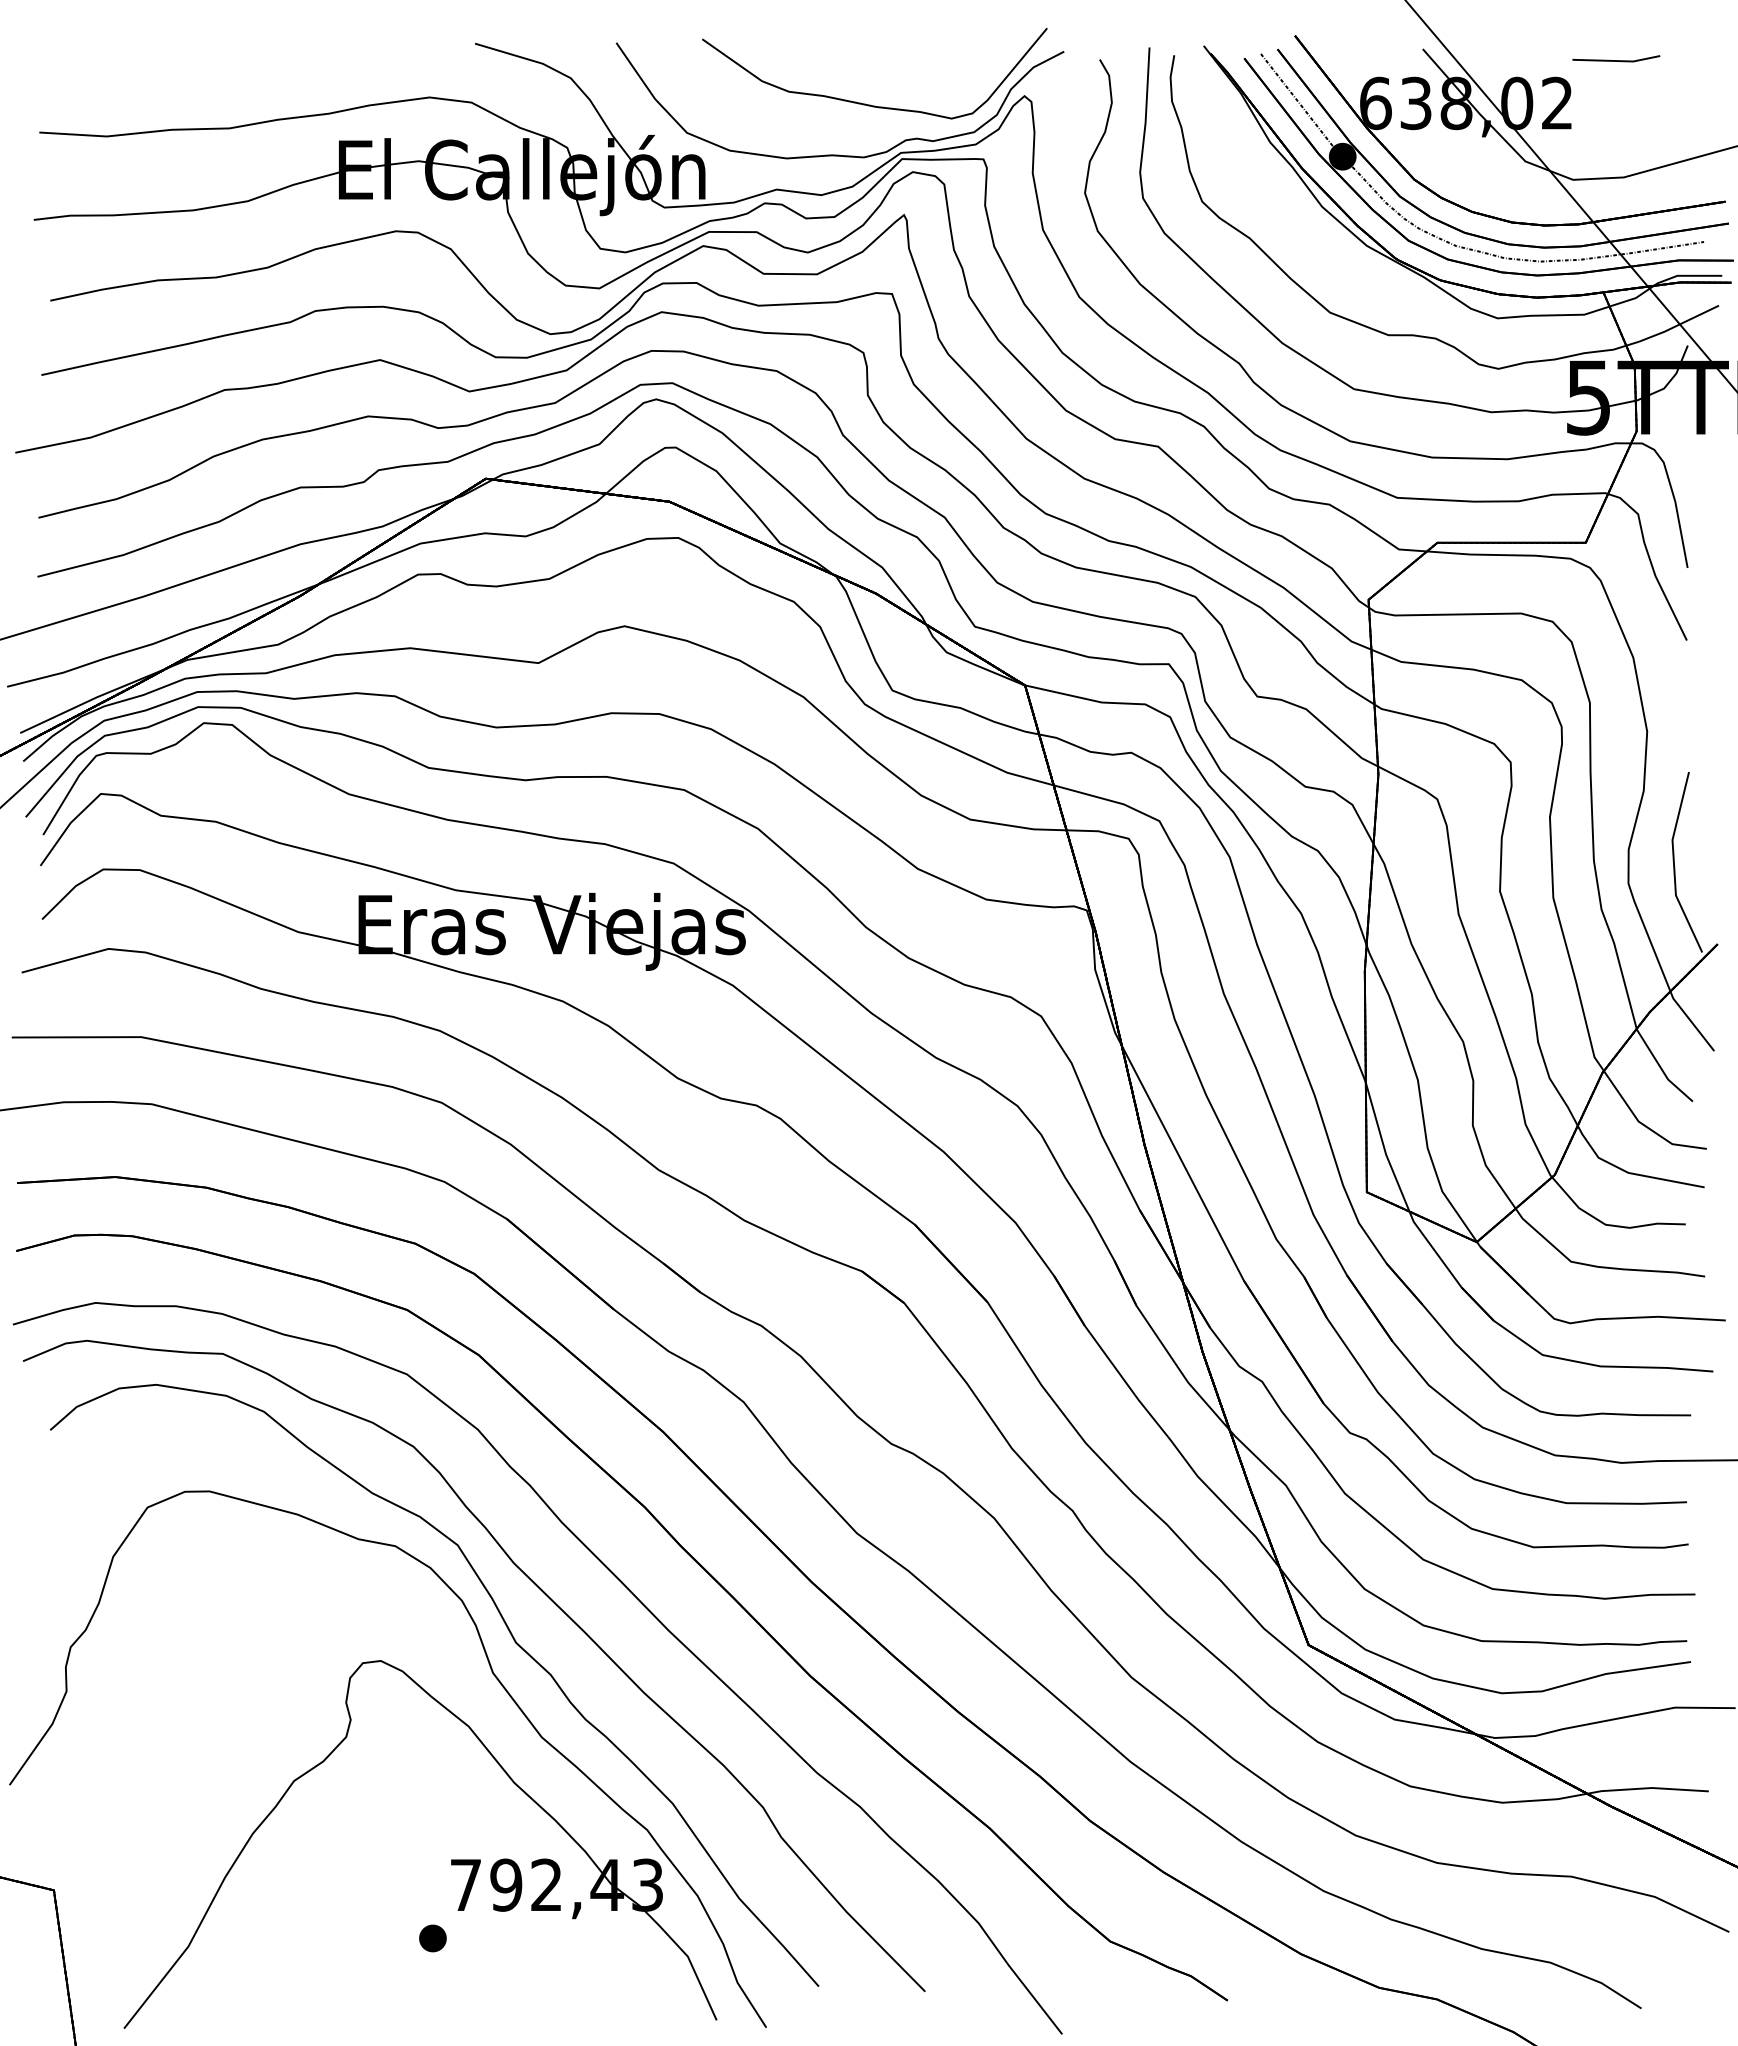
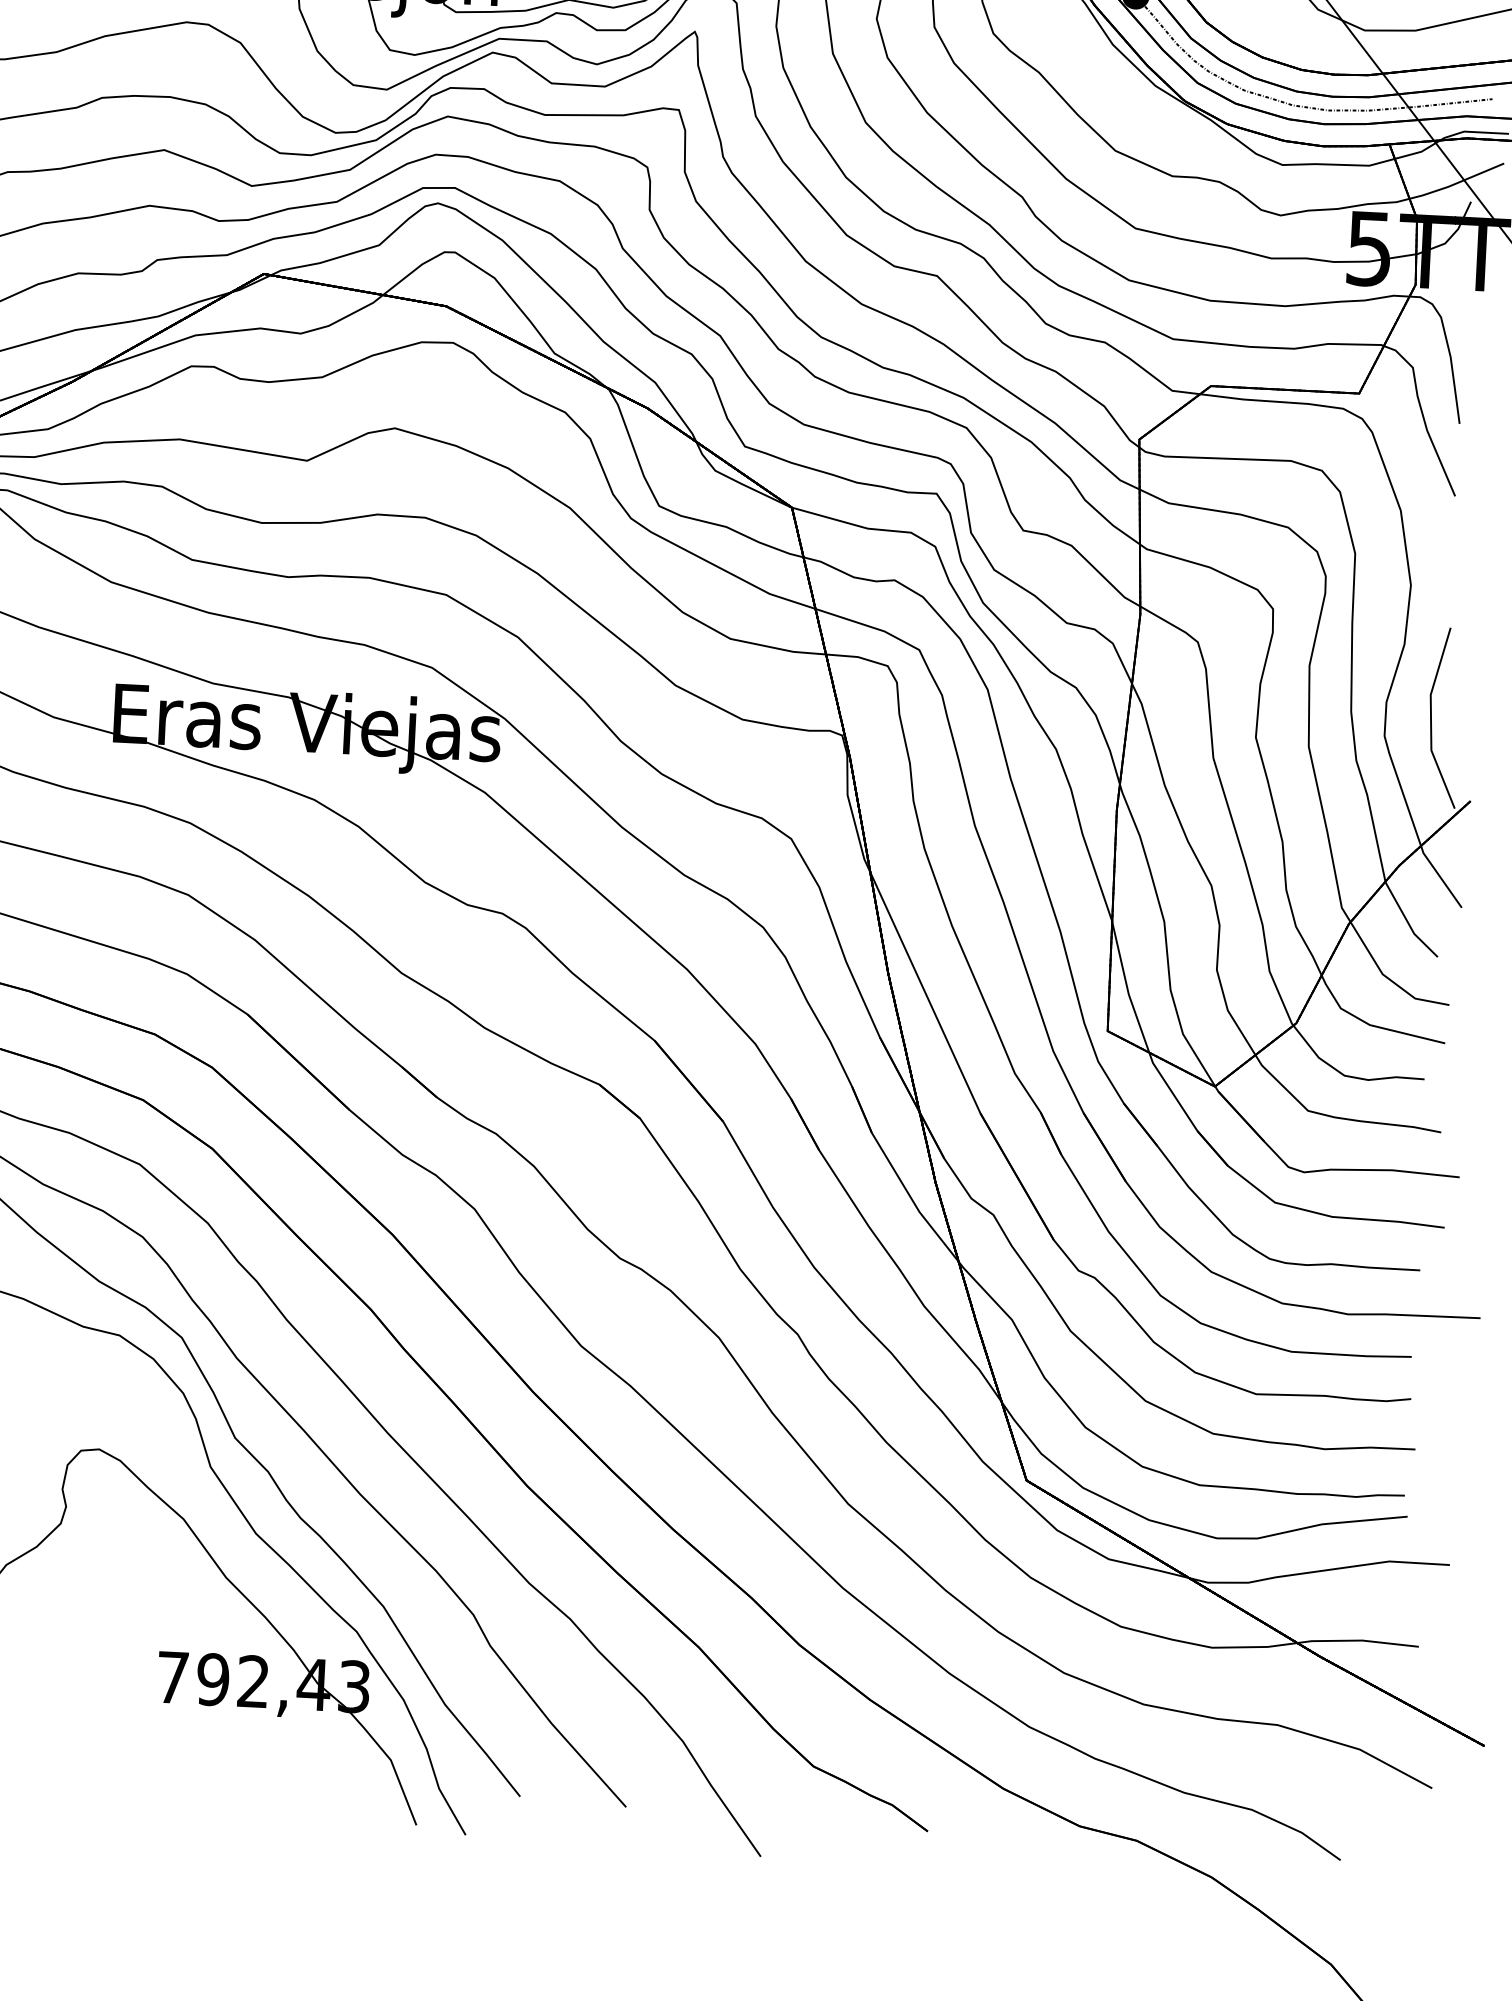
part: (432, 1938) -> (136, 1729), removed

